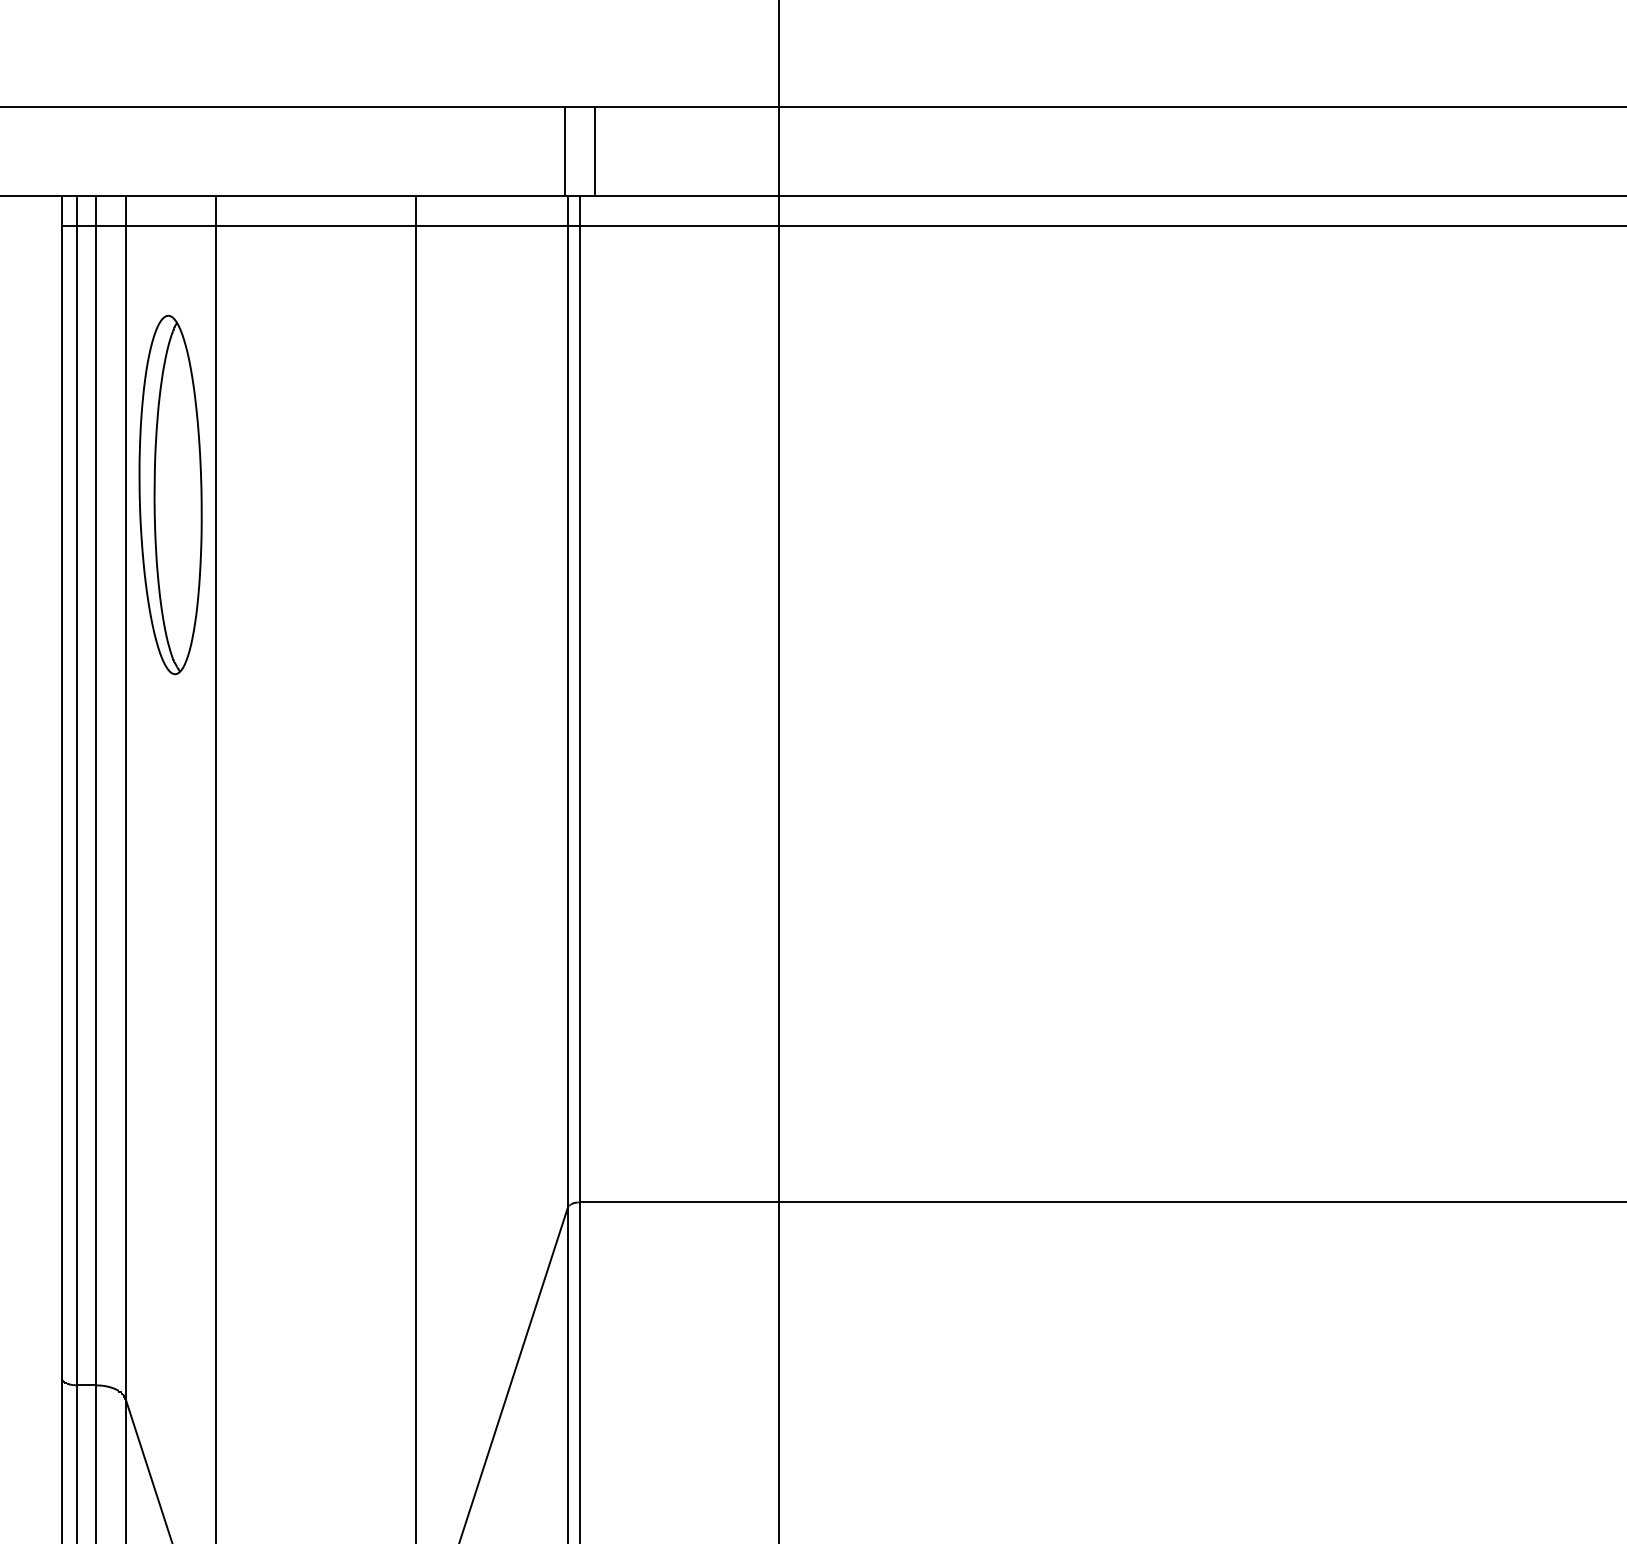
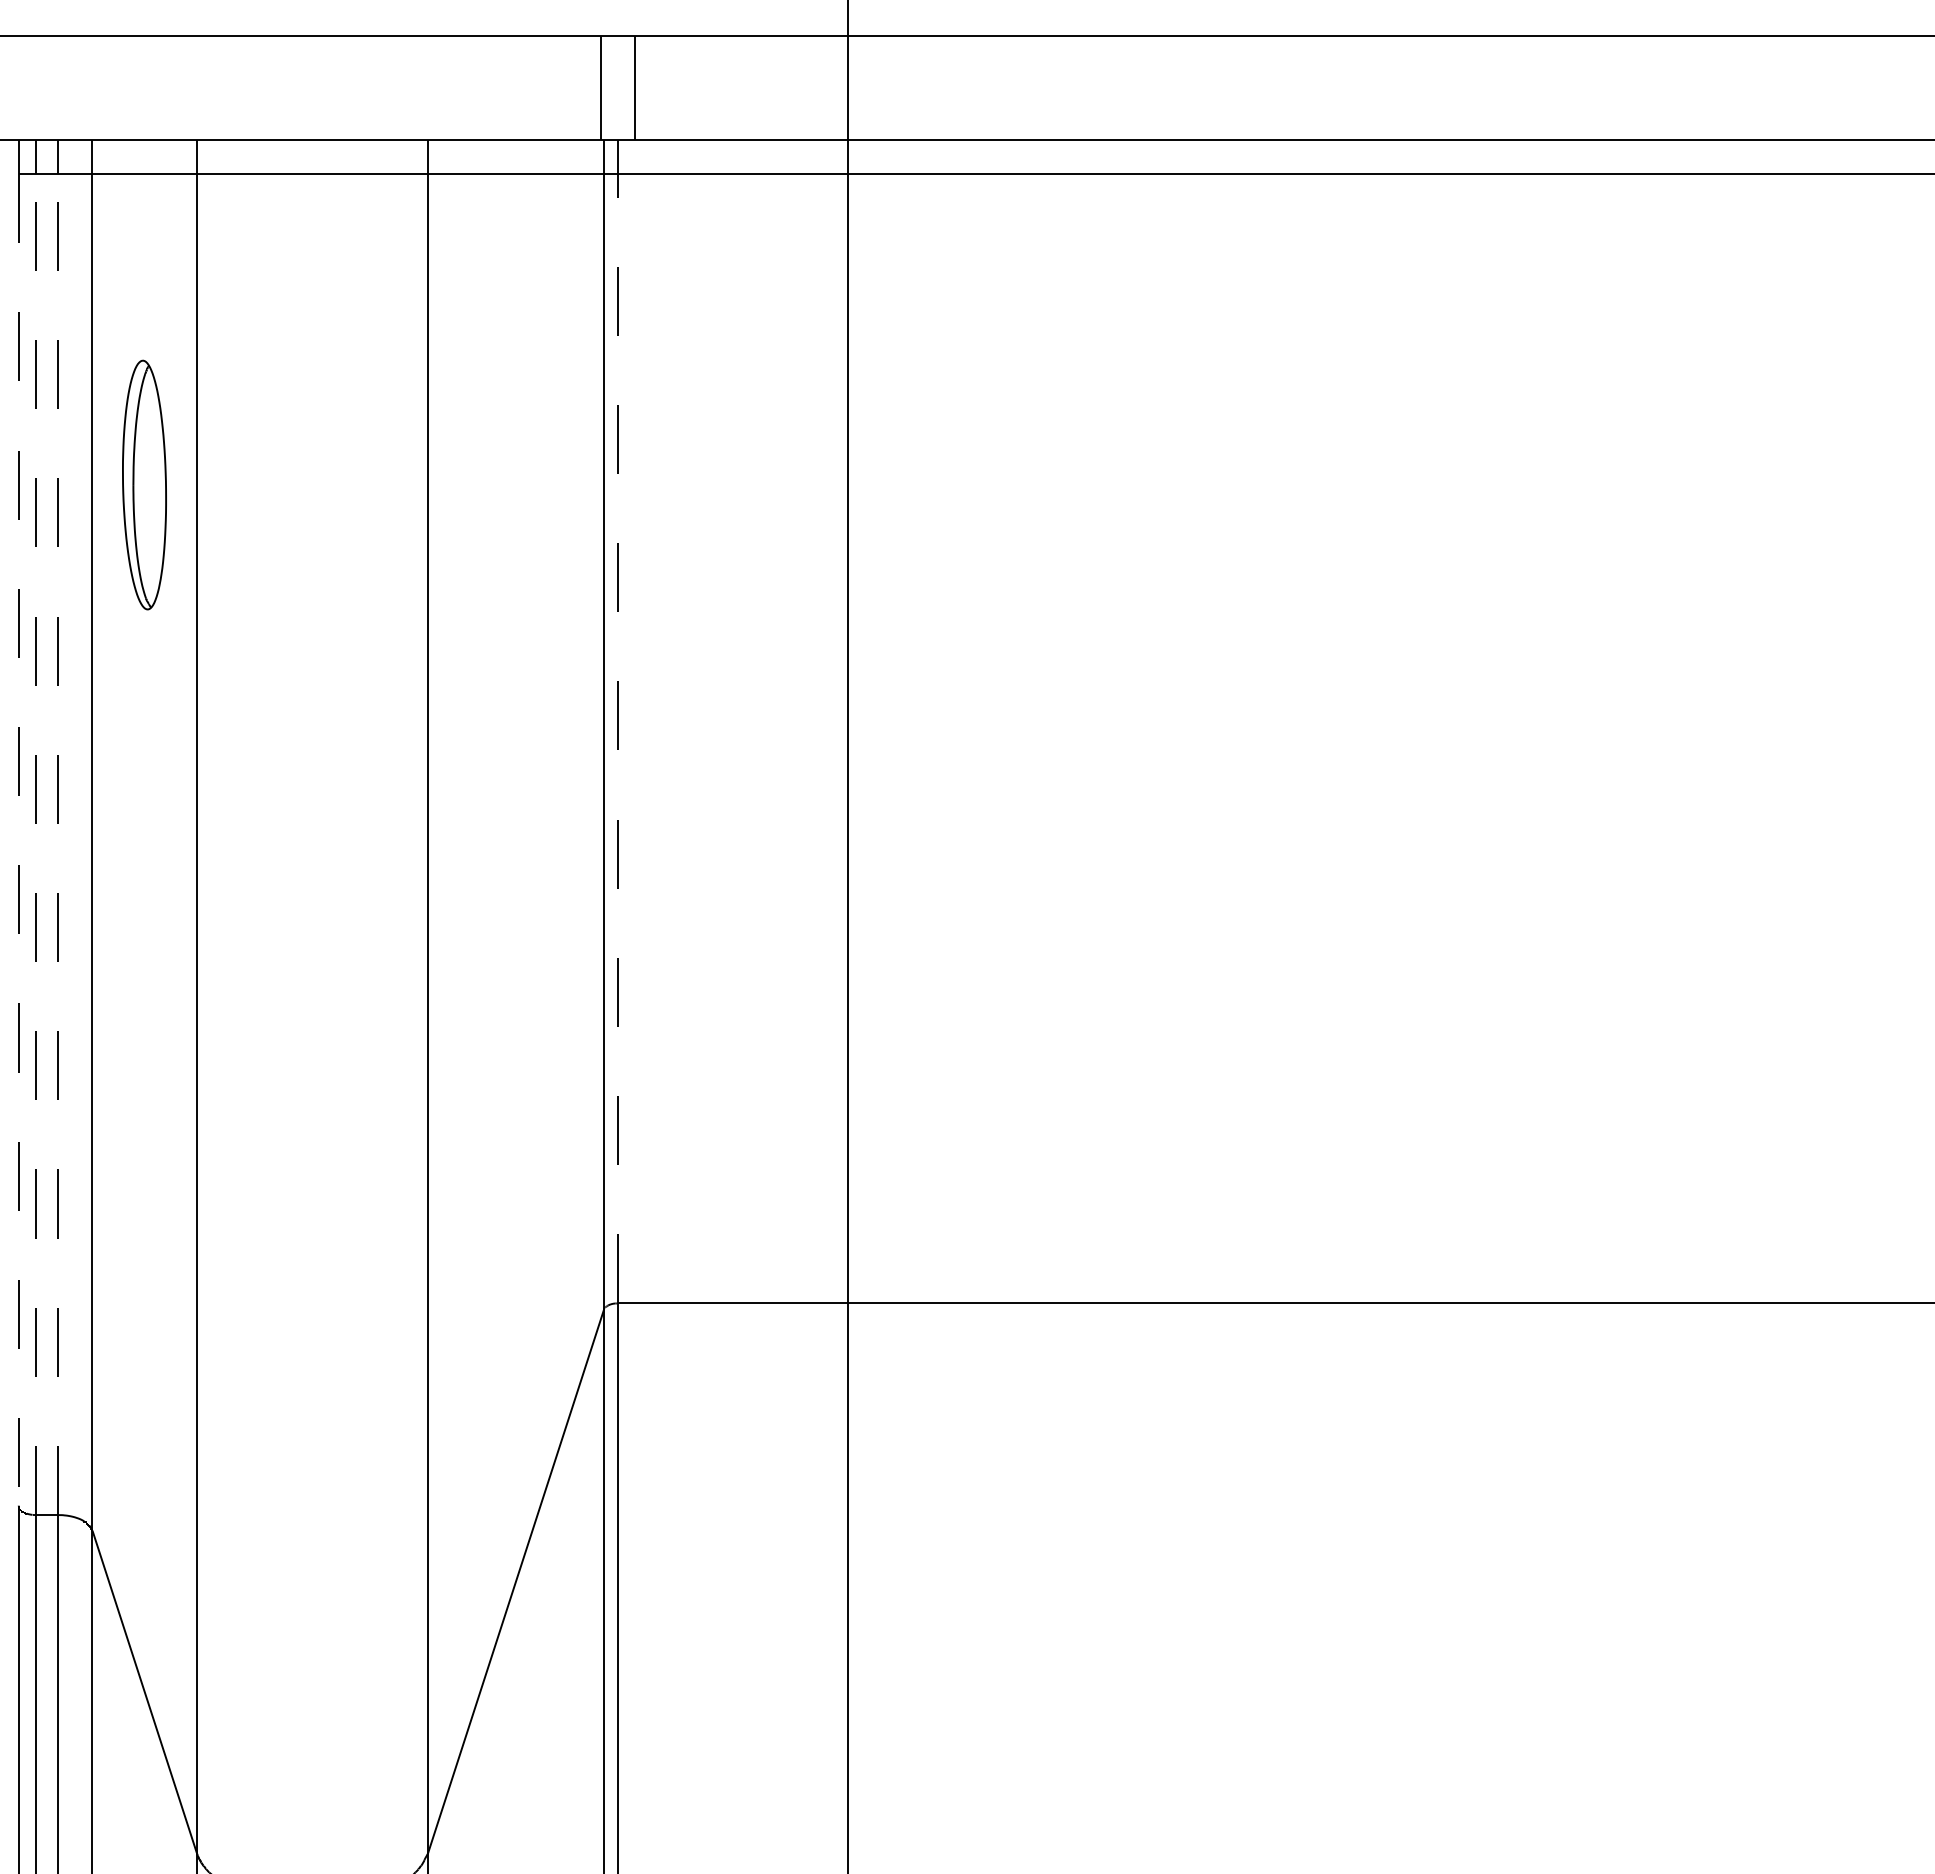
part: (170, 494) -> (144, 484), size x0.6
line: (579, 714) -> (617, 738), solid -> dashed
line: (61, 801) -> (18, 839), solid -> dashed
line: (76, 805) -> (35, 844), solid -> dashed
line: (96, 805) -> (58, 844), solid -> dashed

